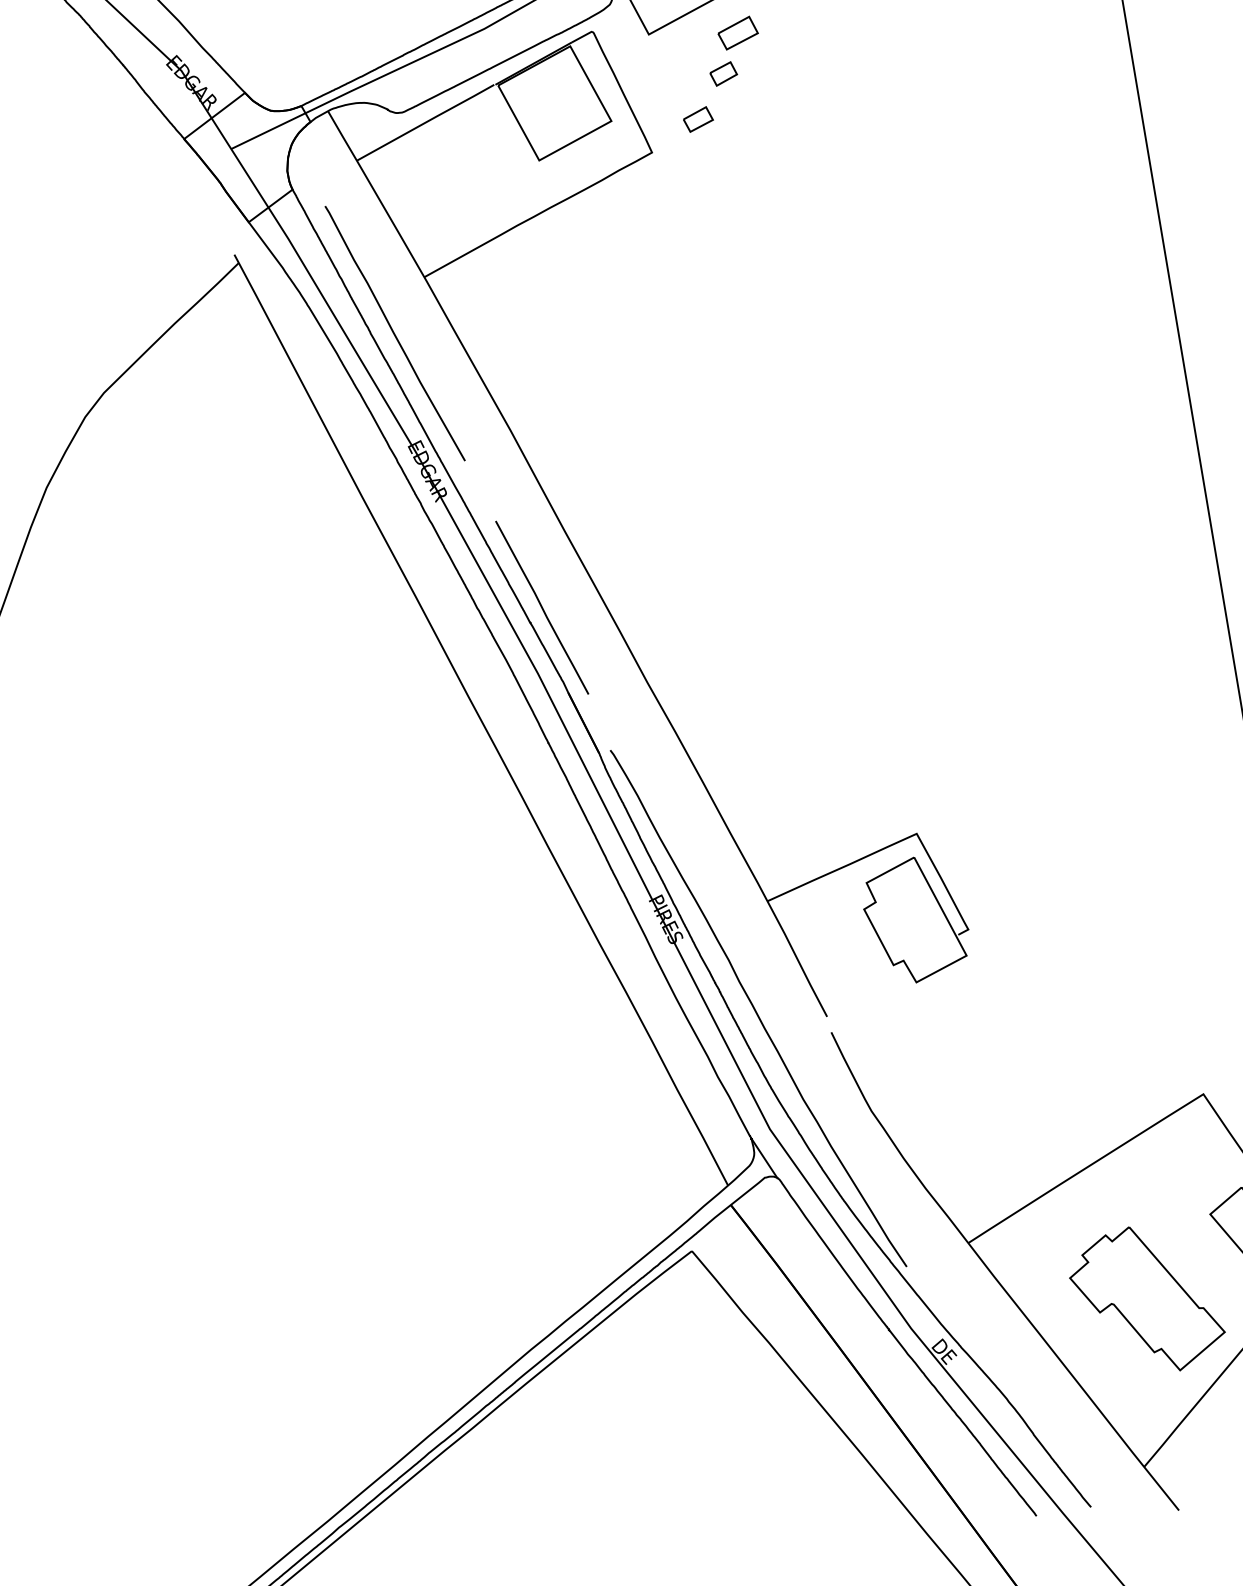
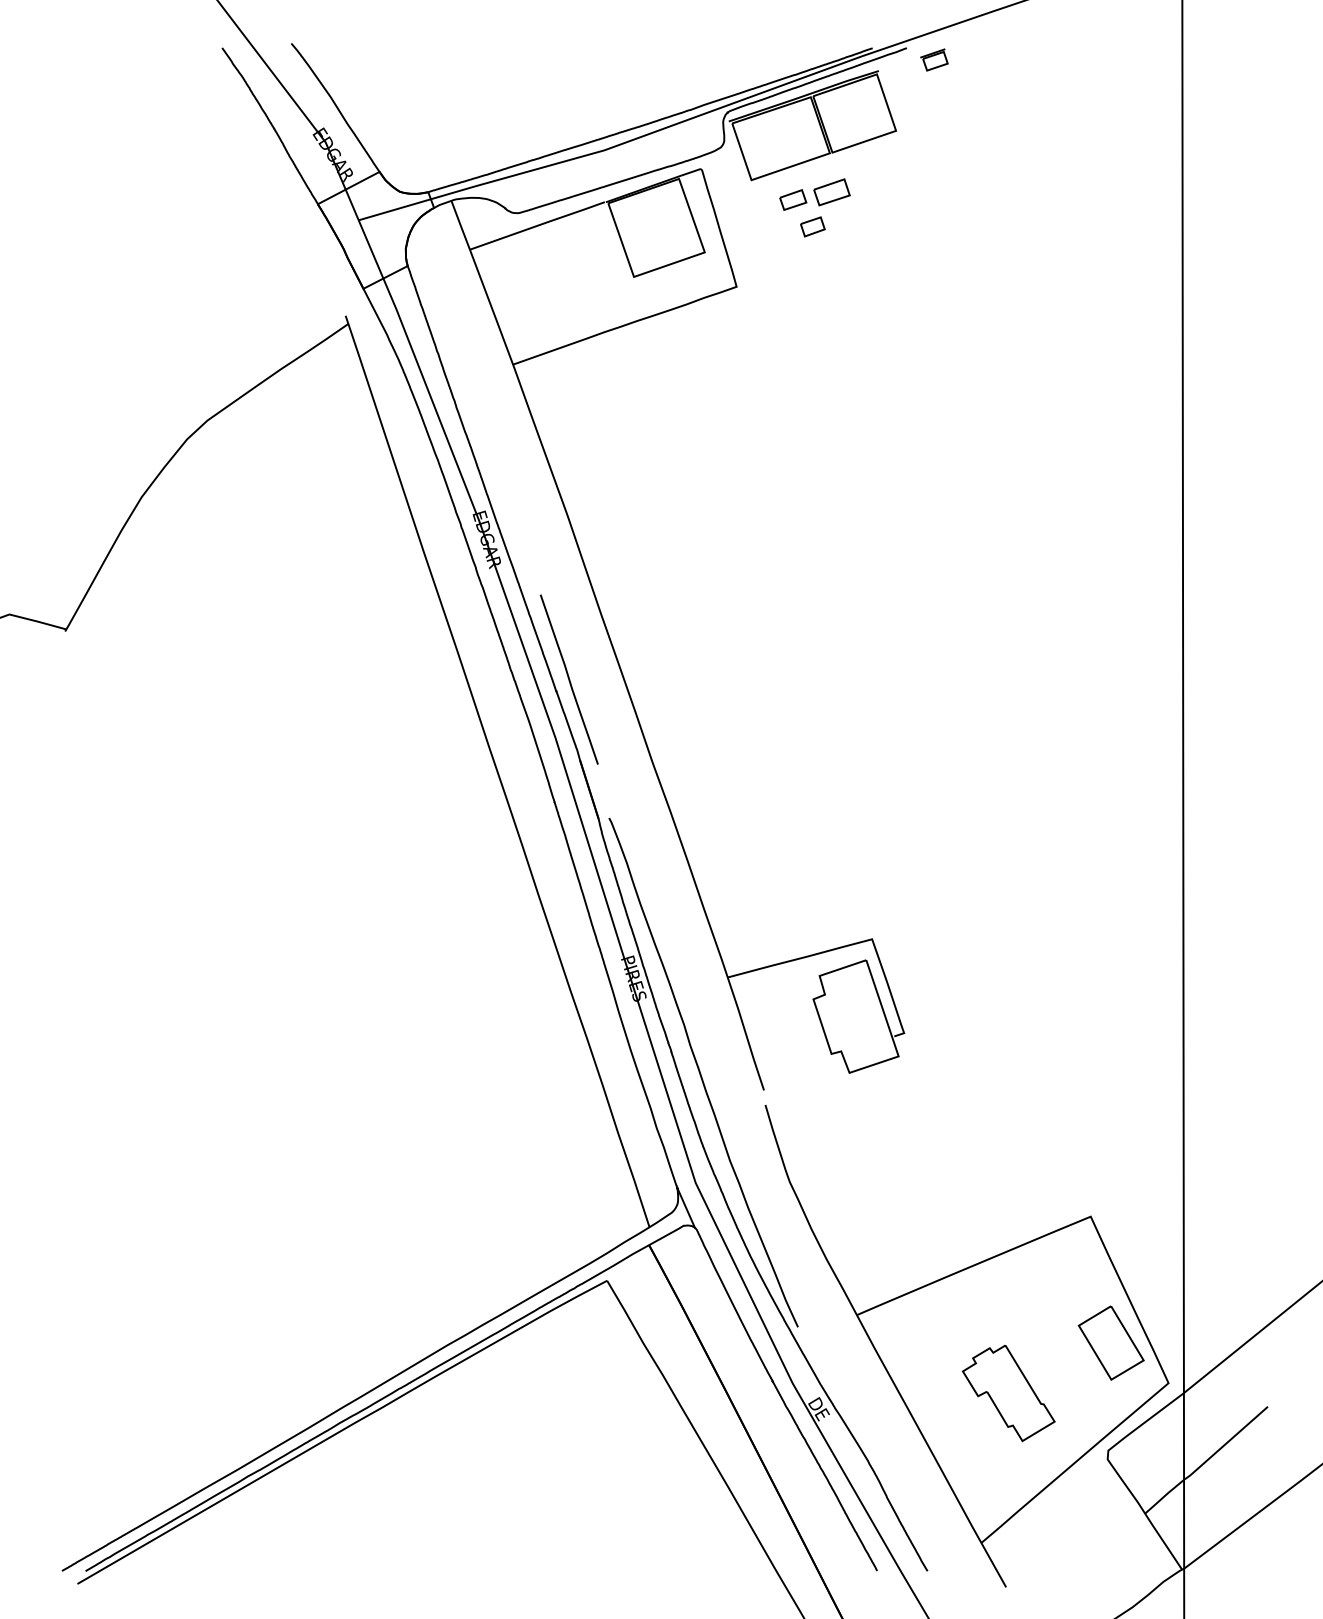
part: (698, 118) -> (793, 199), moved
curve: (394, 333) -> (477, 410), removed
part: (1146, 1300) -> (1008, 1393), size x0.7

